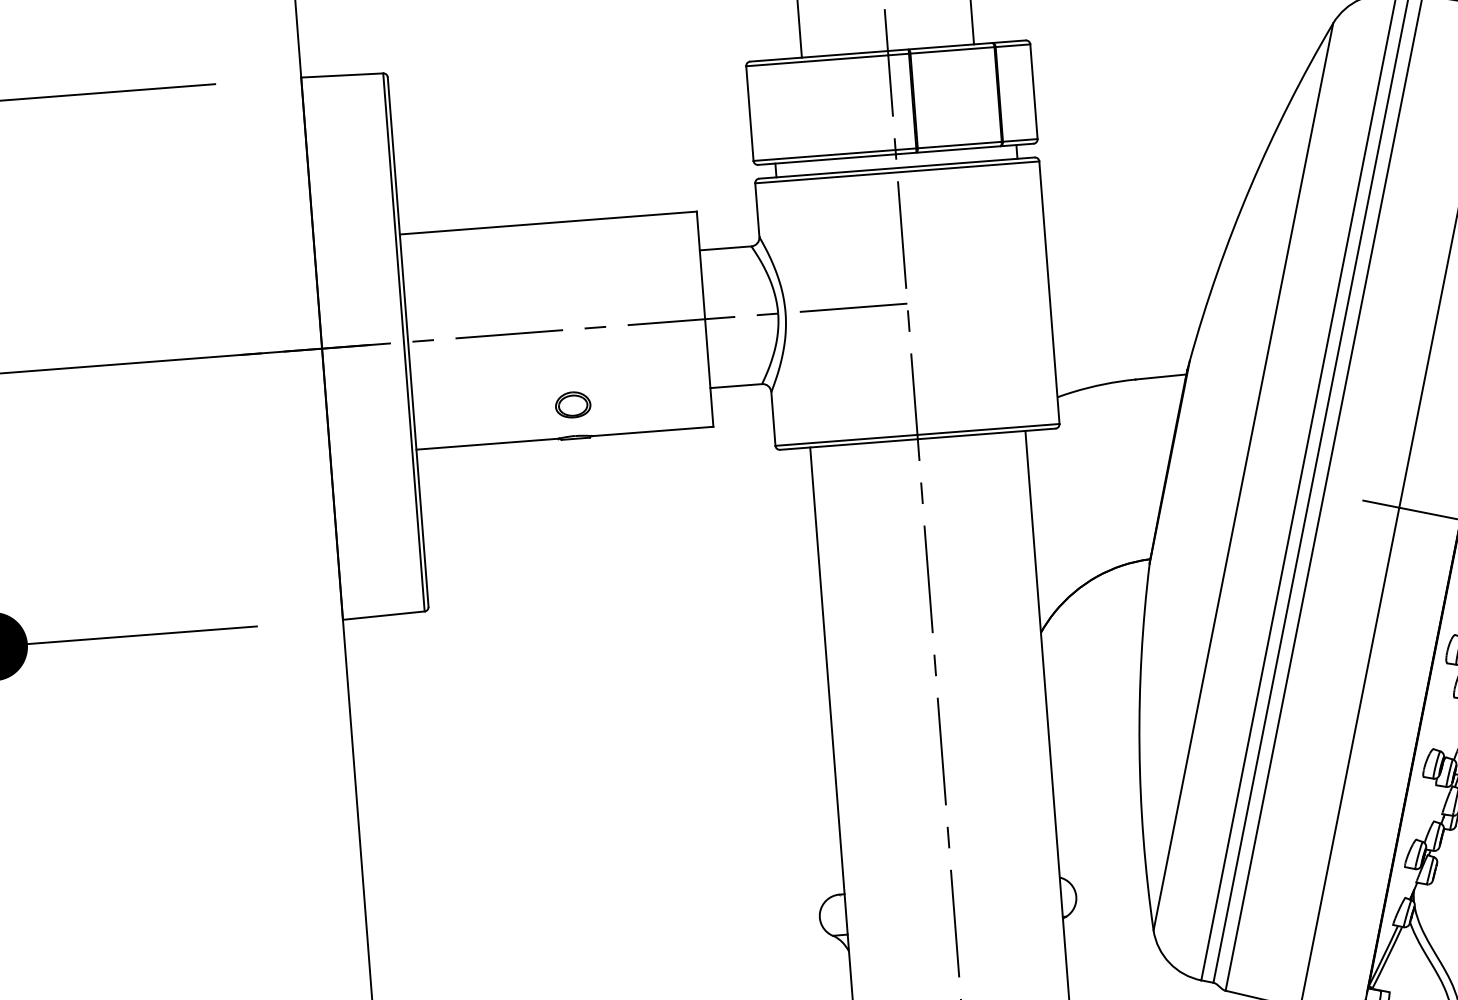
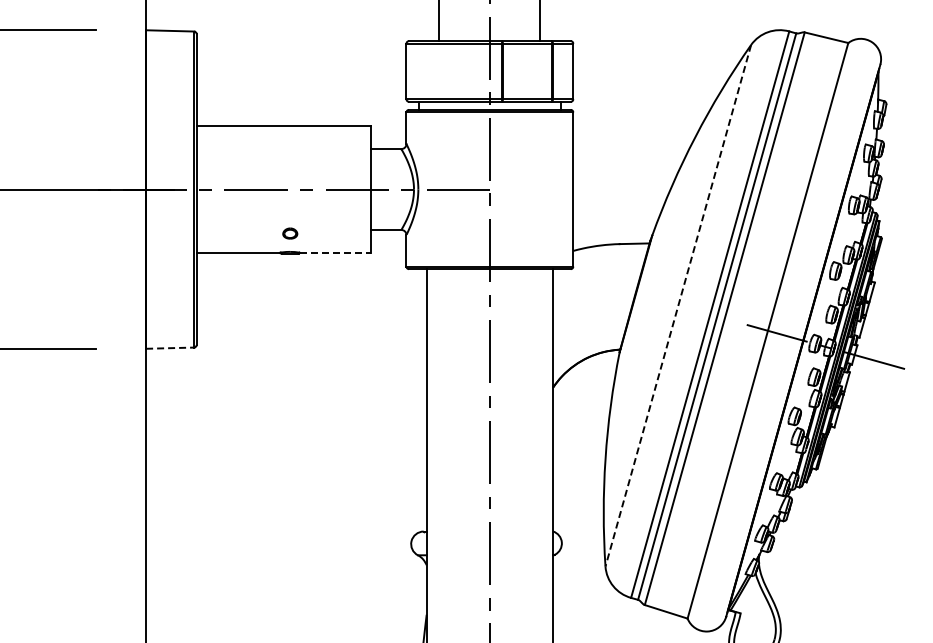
part: (573, 404) -> (290, 233), size x0.7
line: (654, 430) -> (336, 252), solid -> dashed
line: (1243, 476) -> (678, 305), solid -> dashed
line: (384, 616) -> (170, 348), solid -> dashed

